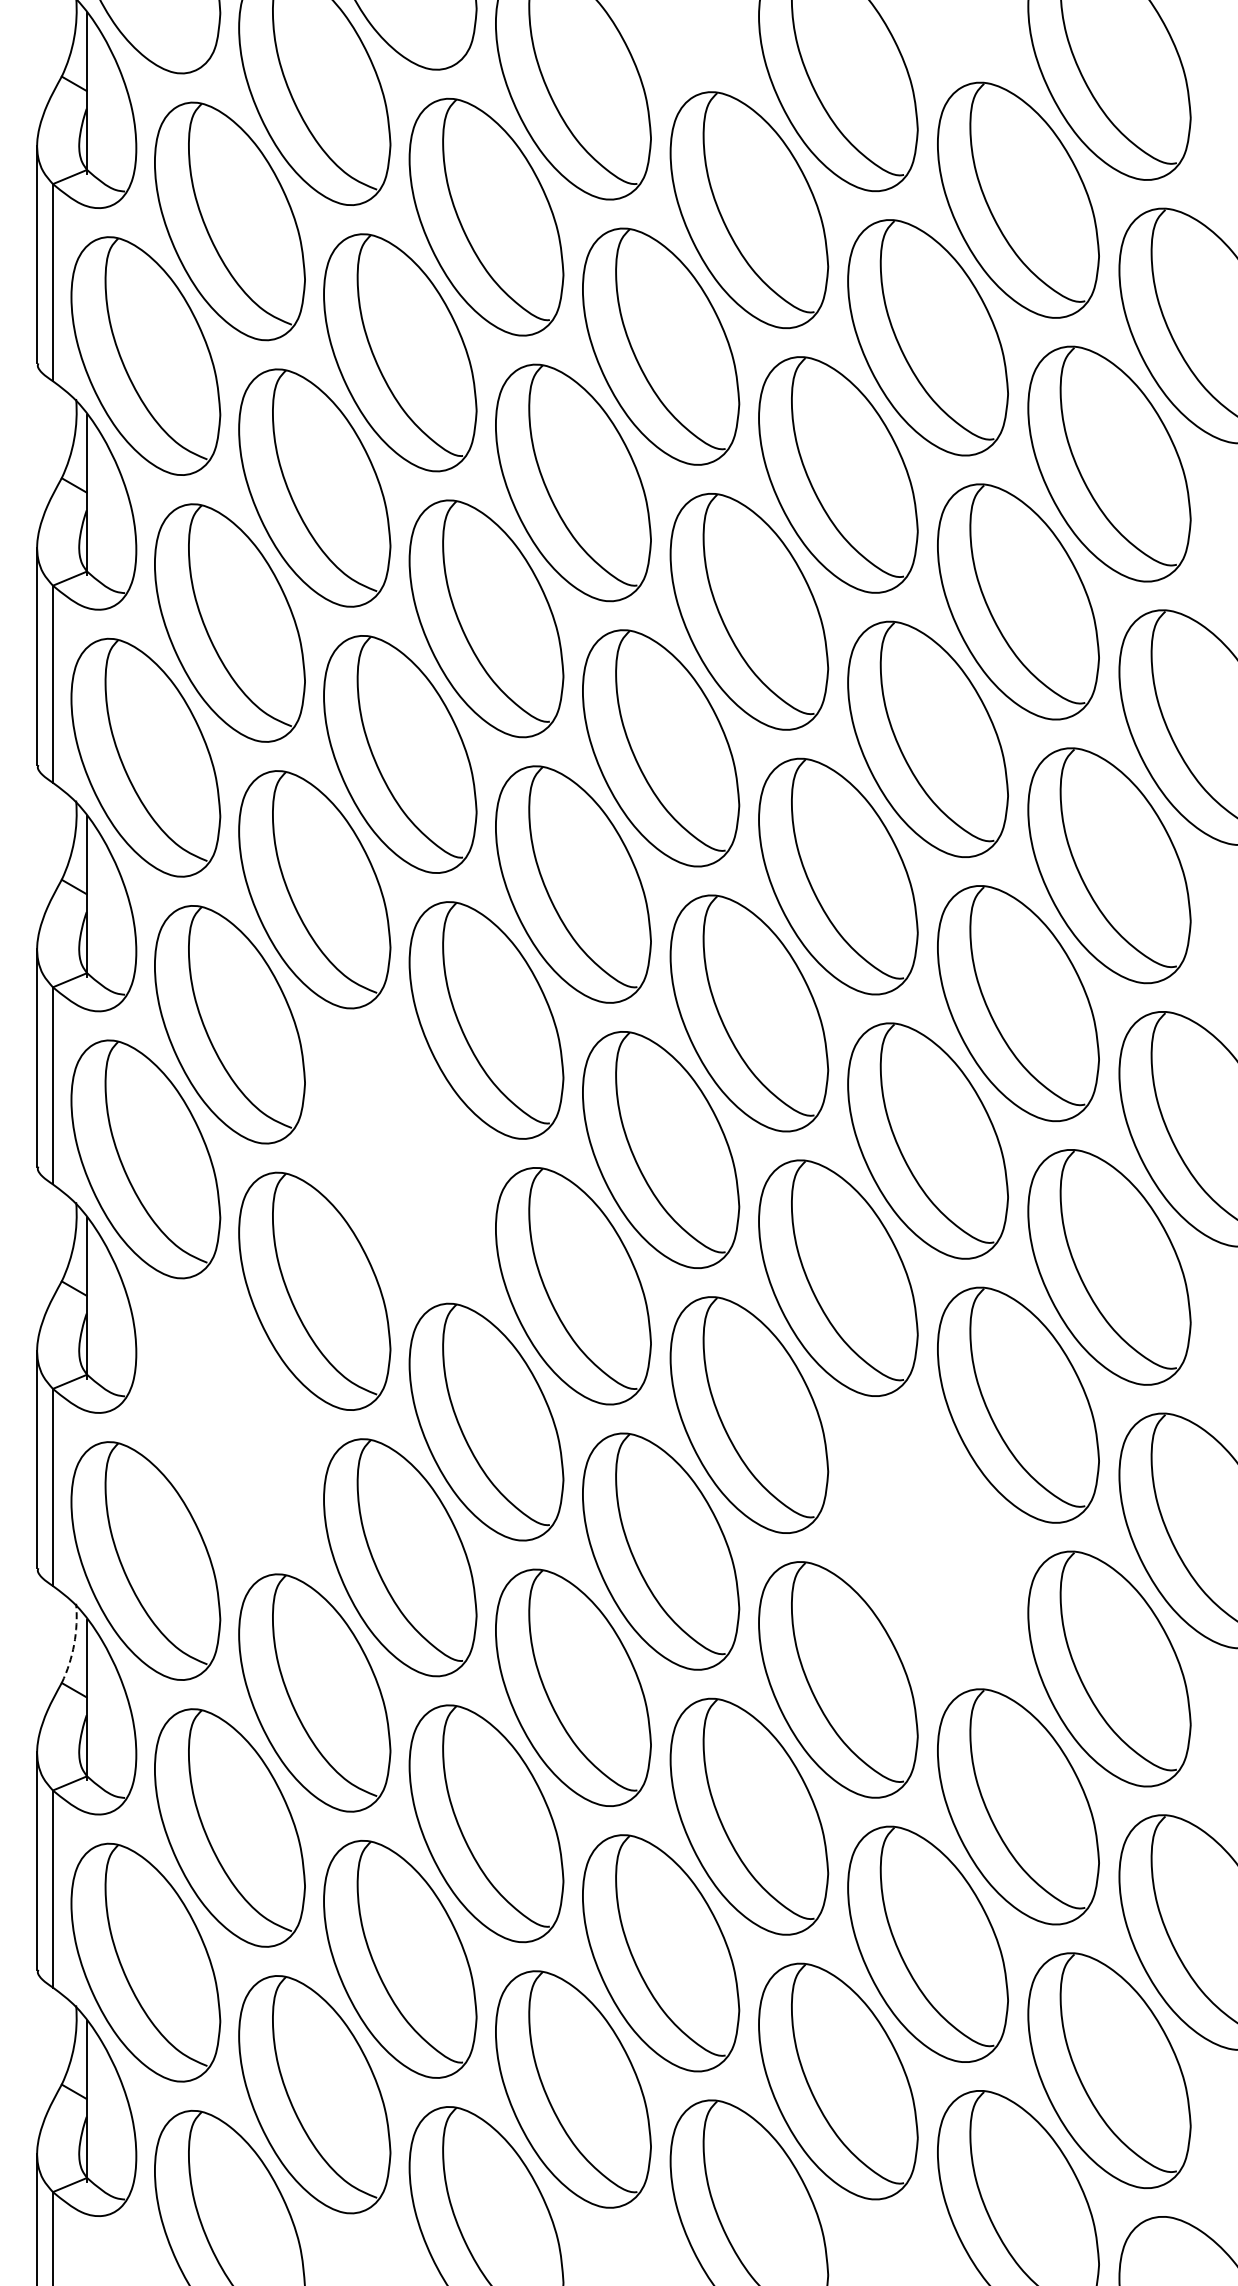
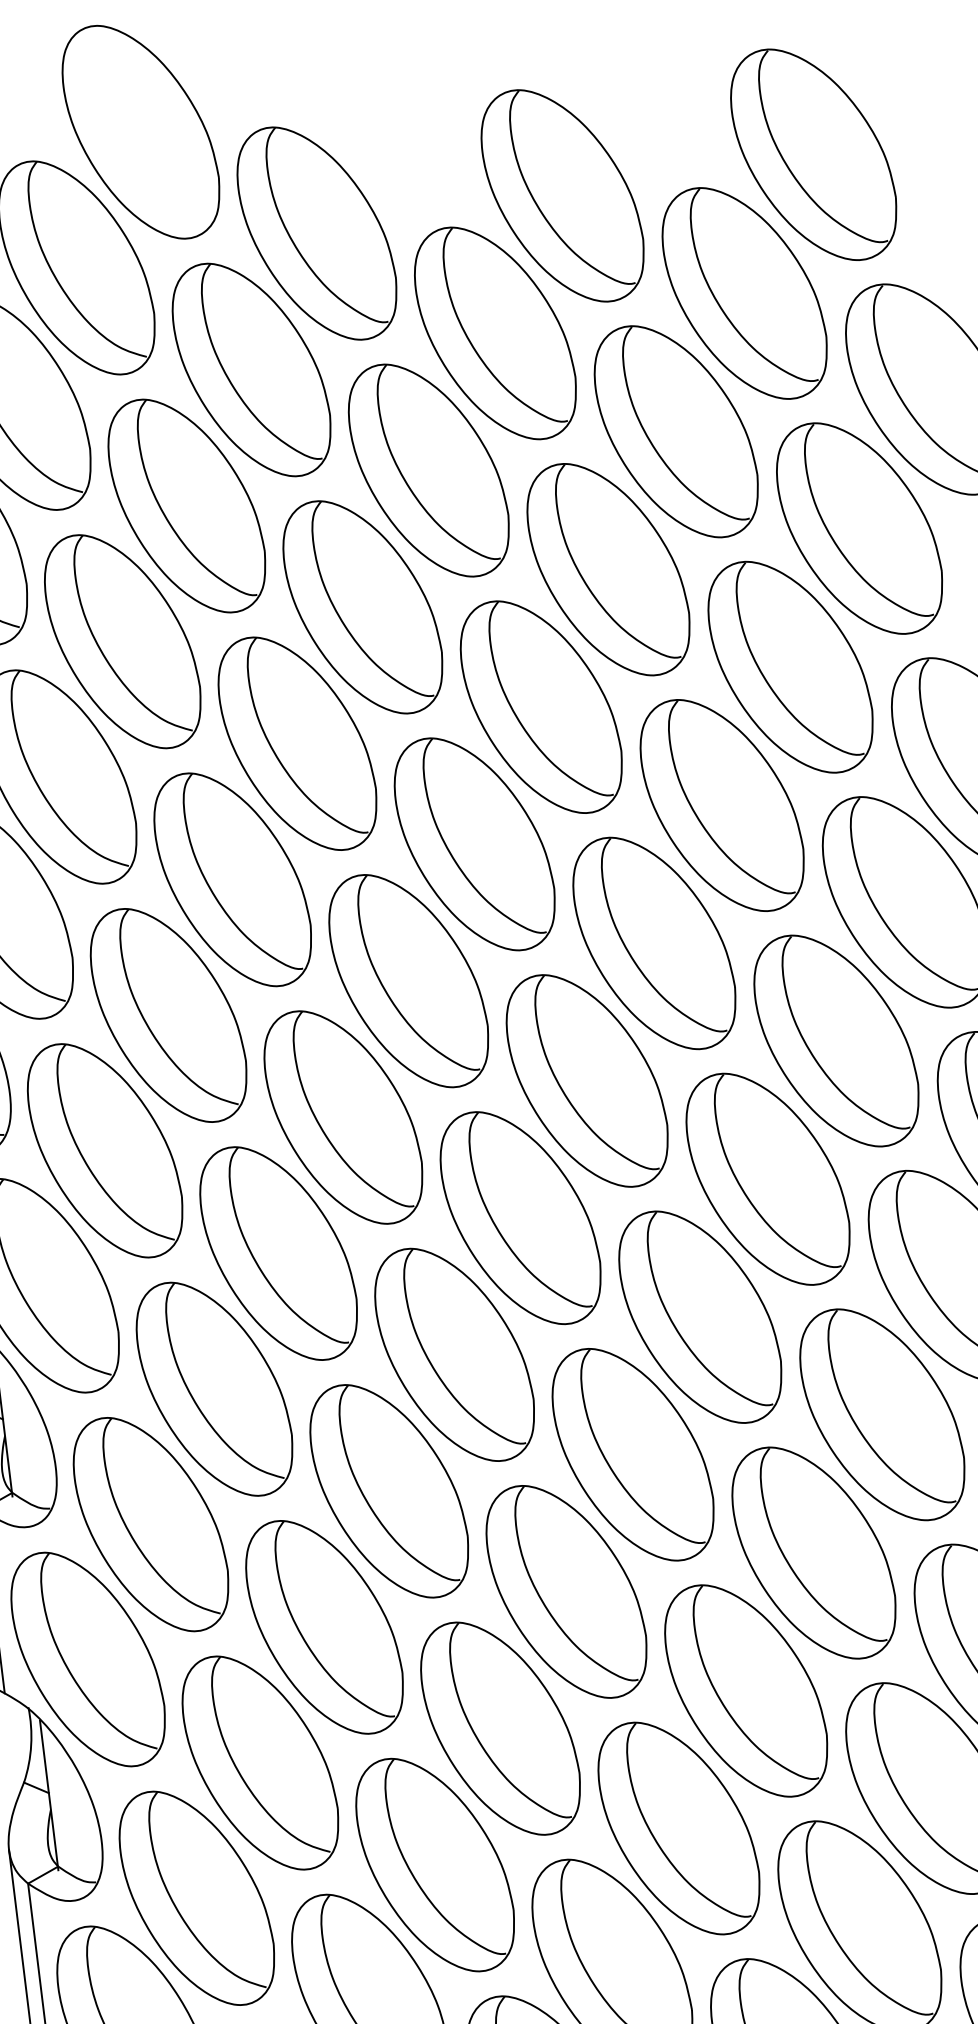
part: (400, 1155) -> (278, 1252), added
part: (229, 1426) -> (150, 1524), added
part: (927, 1542) -> (813, 1552), added
arc: (74, 1644) -> (31, 1745), dashed -> solid

